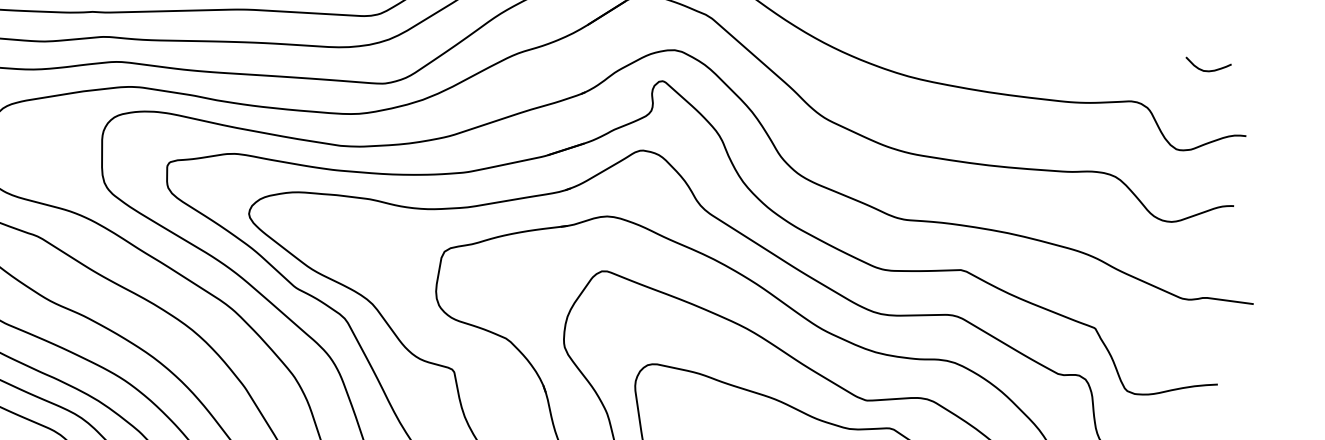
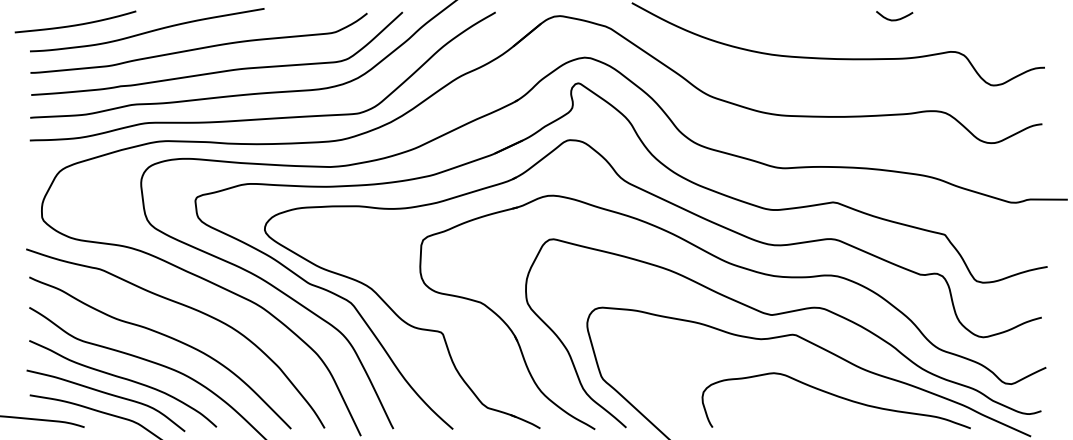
curve: (1207, 70) -> (894, 19), moved

